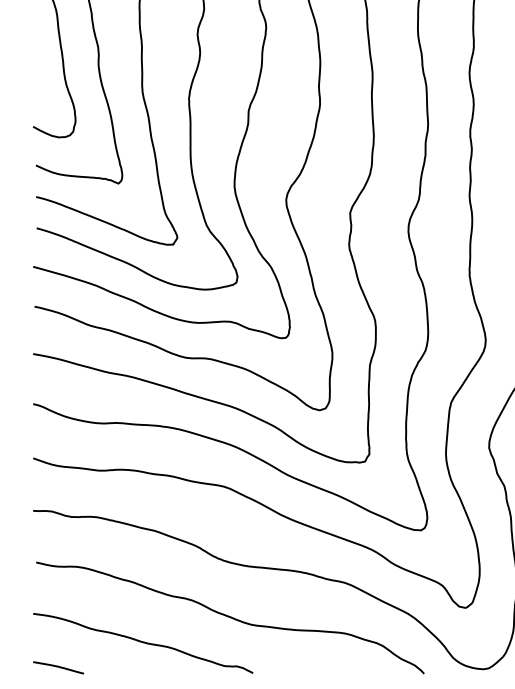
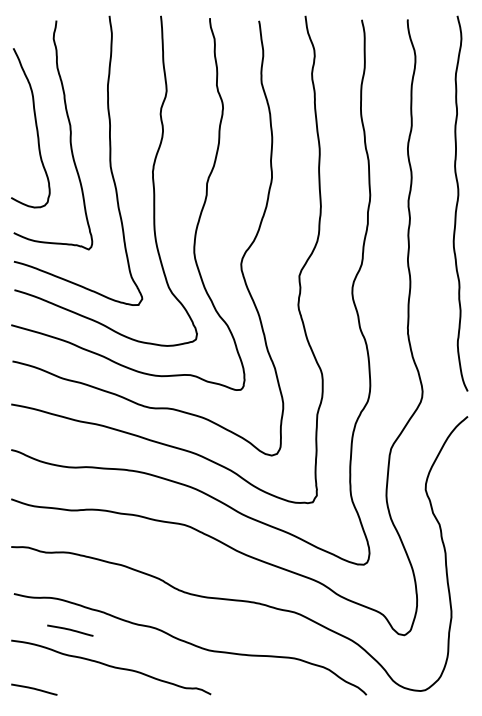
line: (98, 602) -> (70, 630), added

